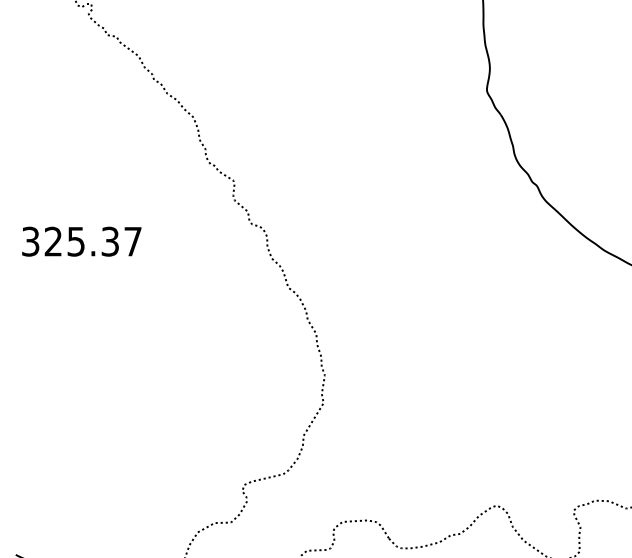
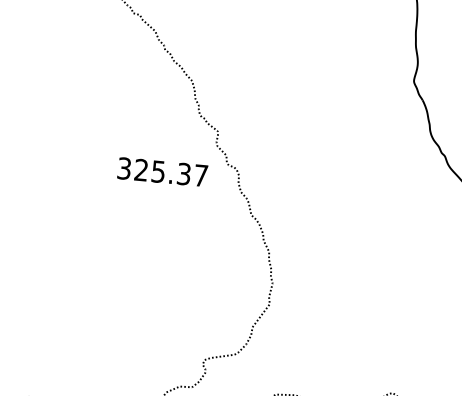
text: (81, 241) -> (162, 172), moved

